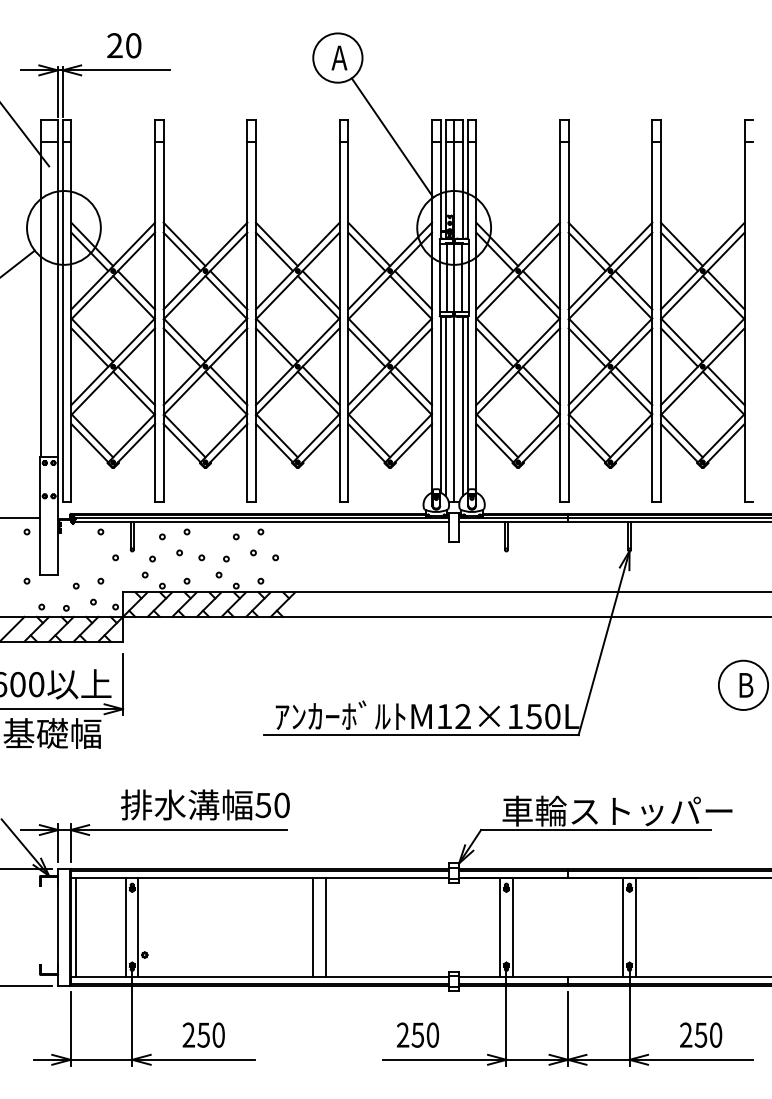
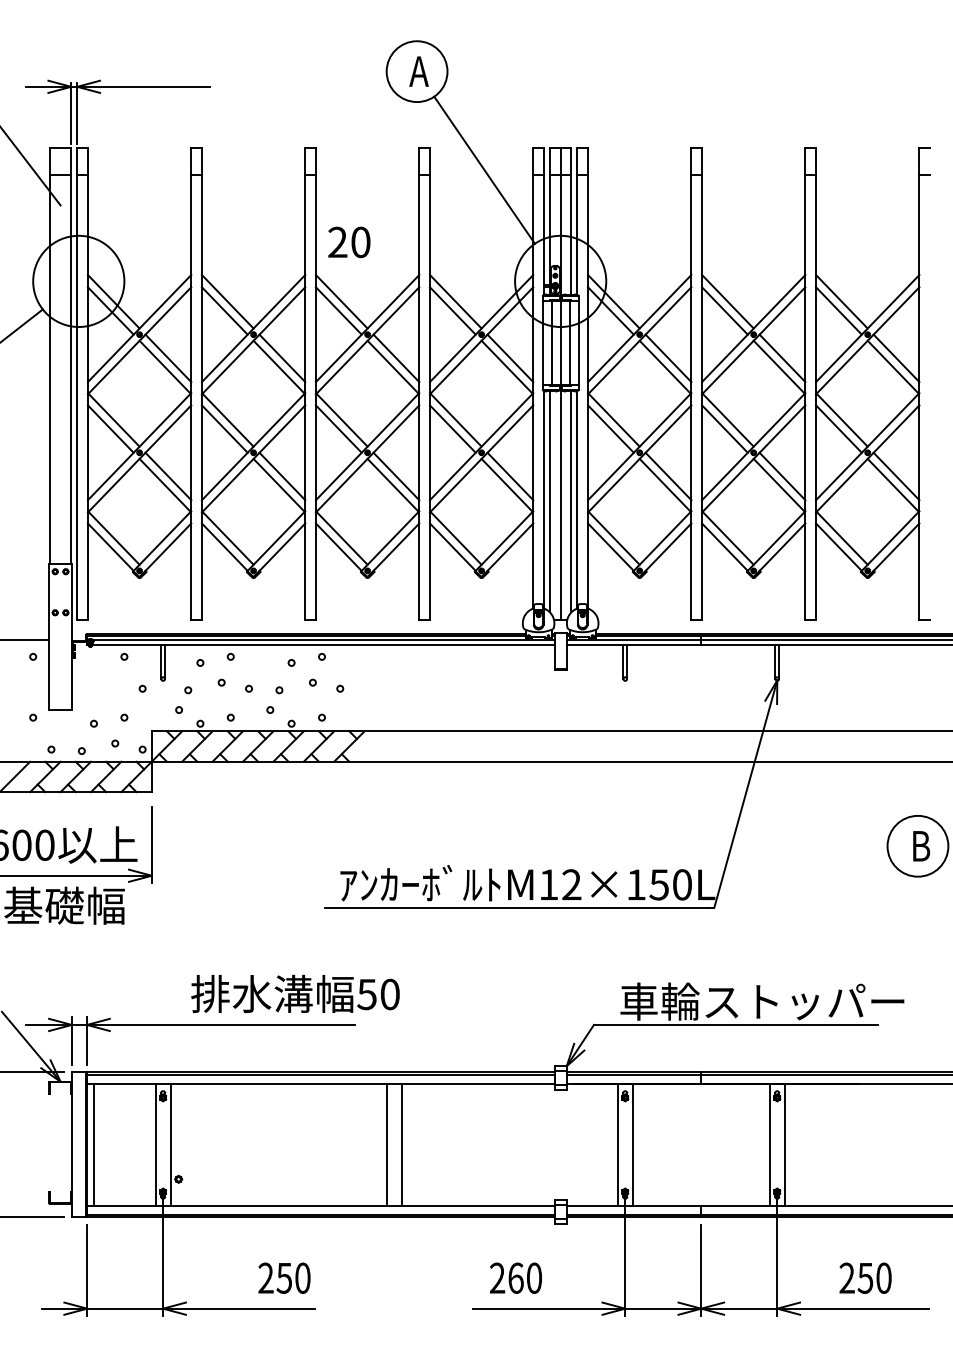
text: (124, 45) -> (349, 242), moved
text: (205, 804) -> (295, 993), moved
text: (203, 1034) -> (284, 1277), moved
text: (417, 1034) -> (515, 1277), 250 -> 260

